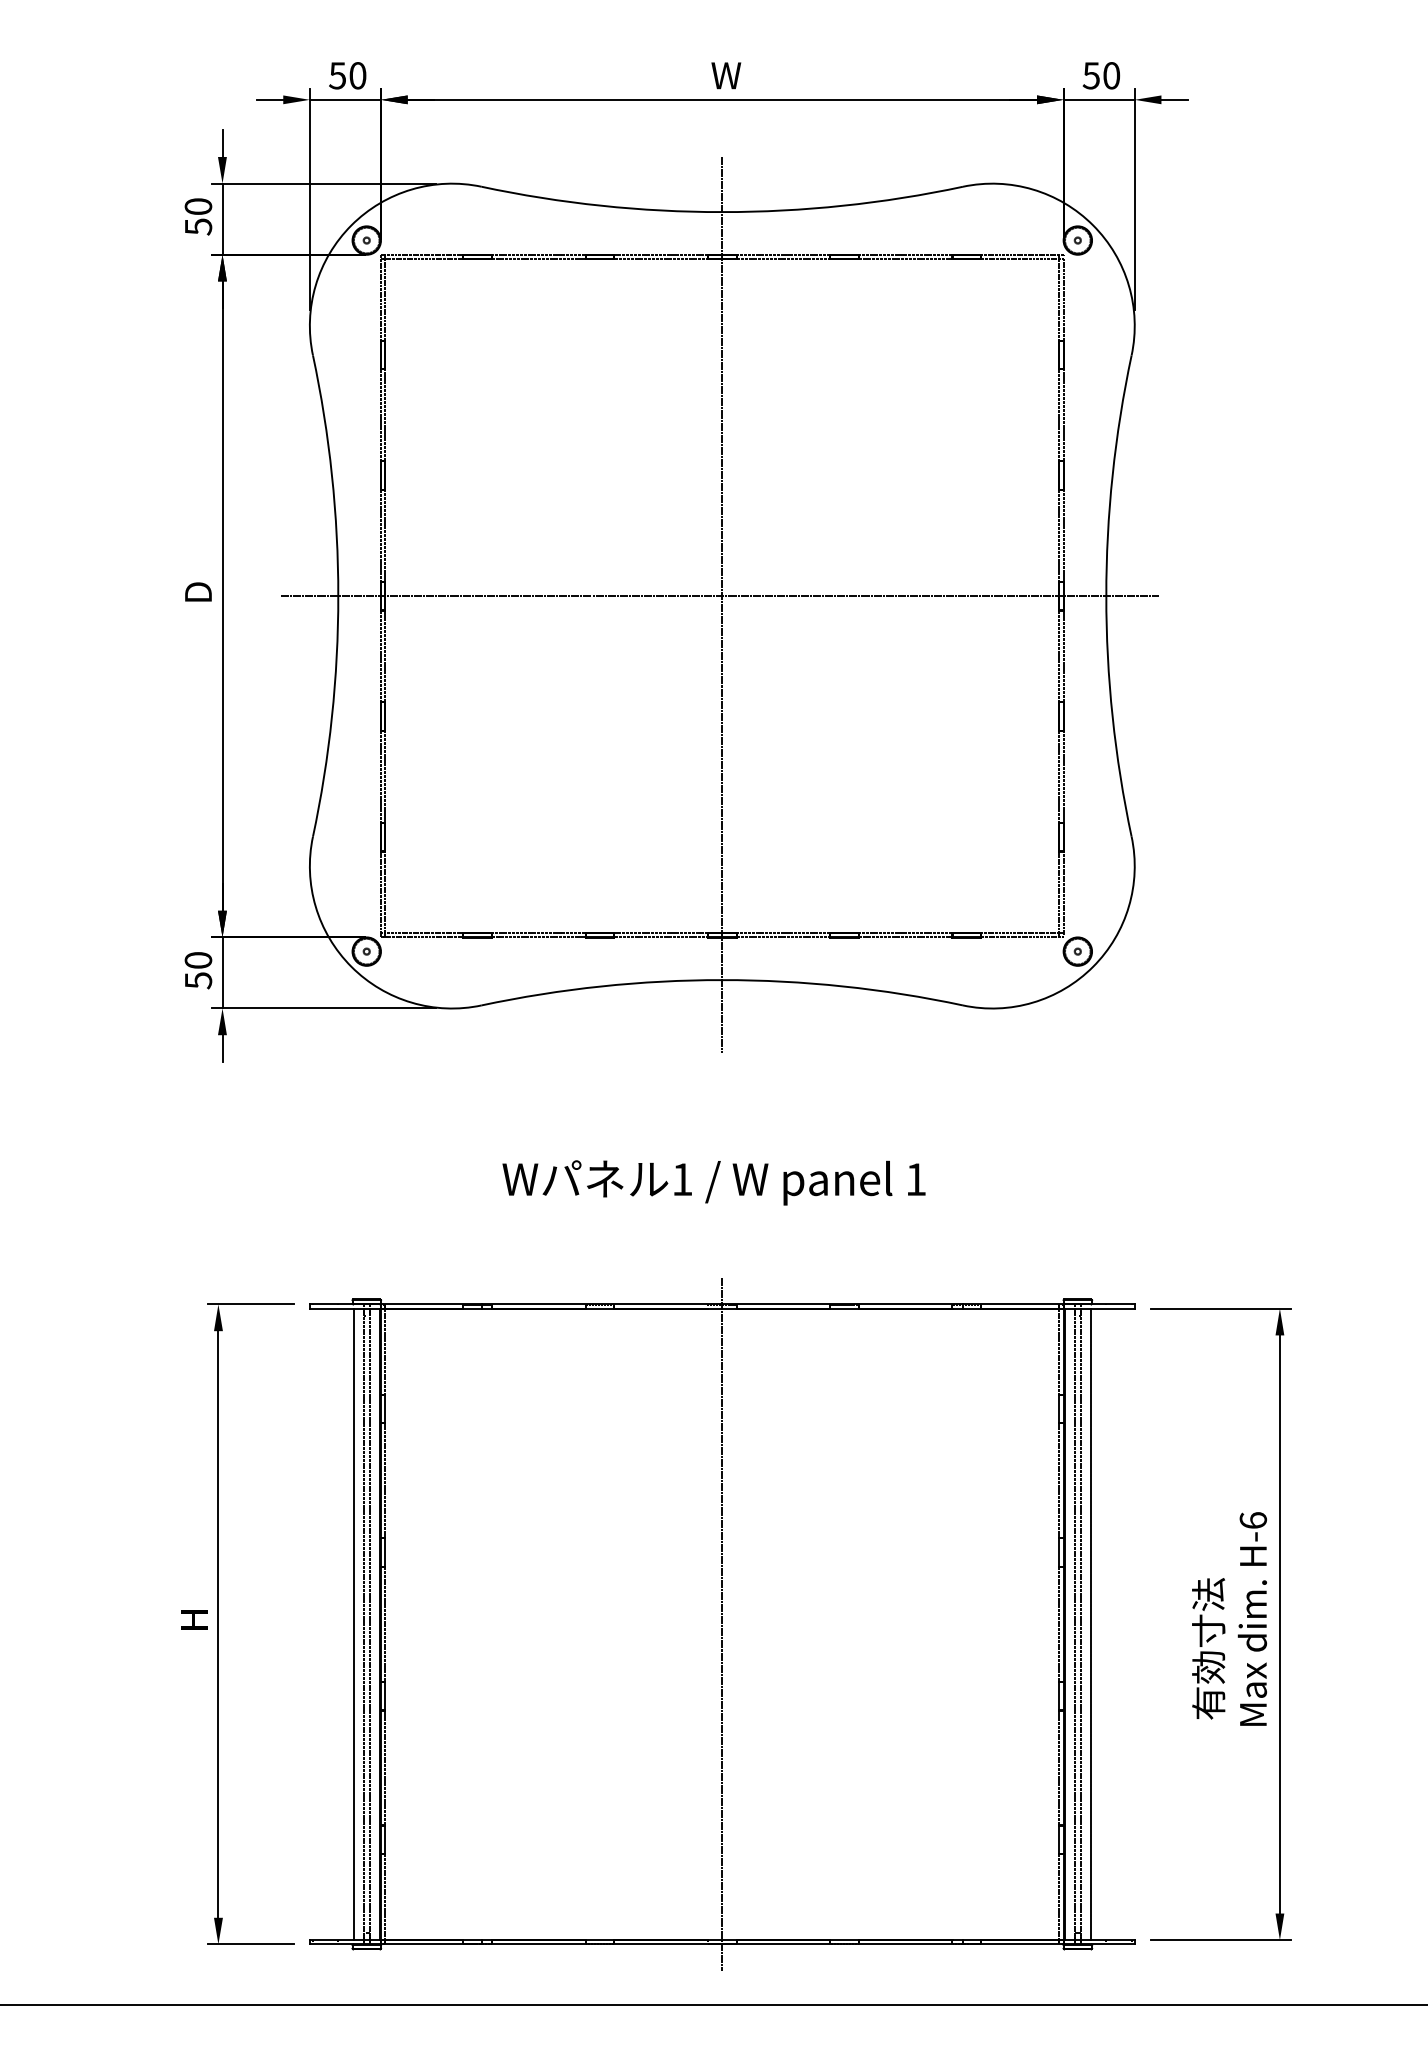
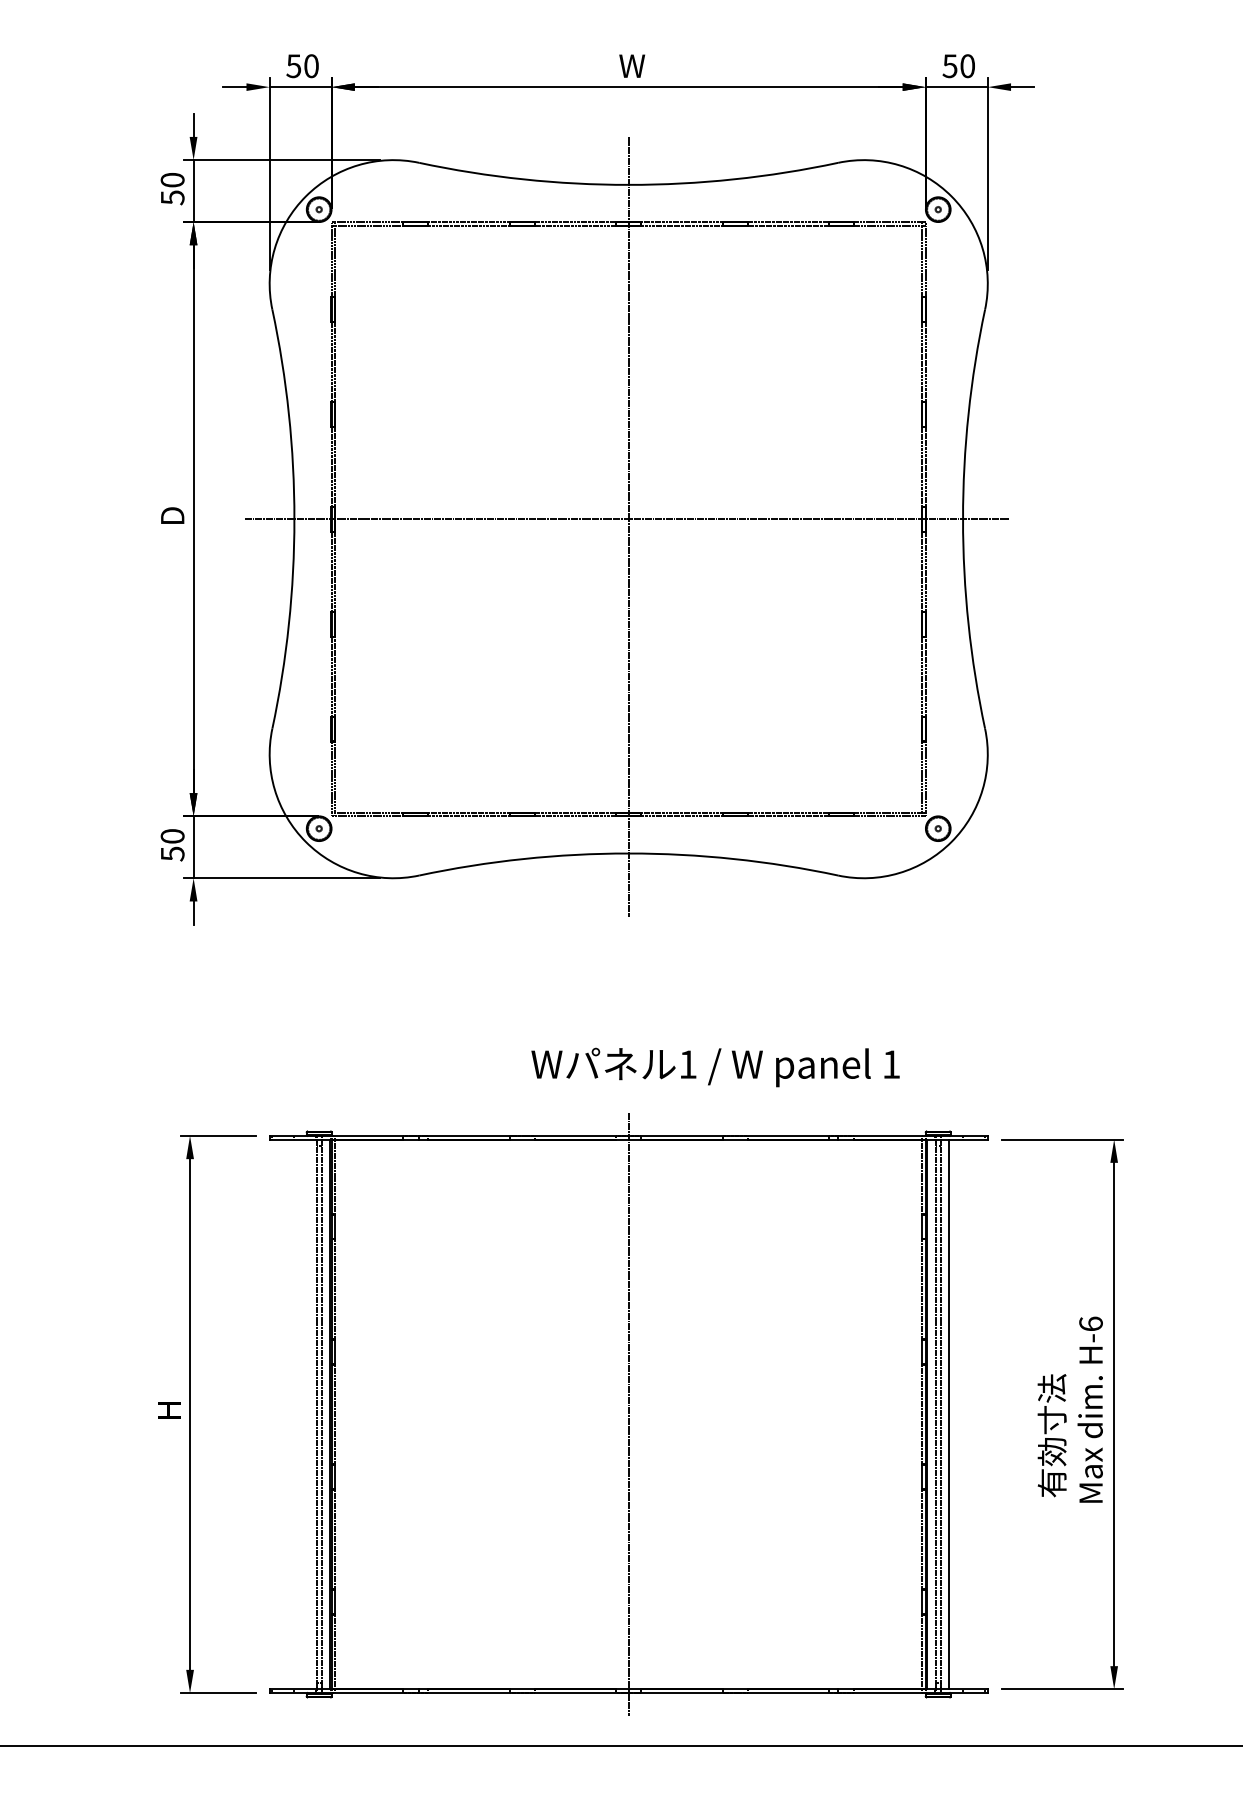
text: (713, 1182) -> (715, 1067), moved
line: (353, 1624) -> (307, 1414), removed

